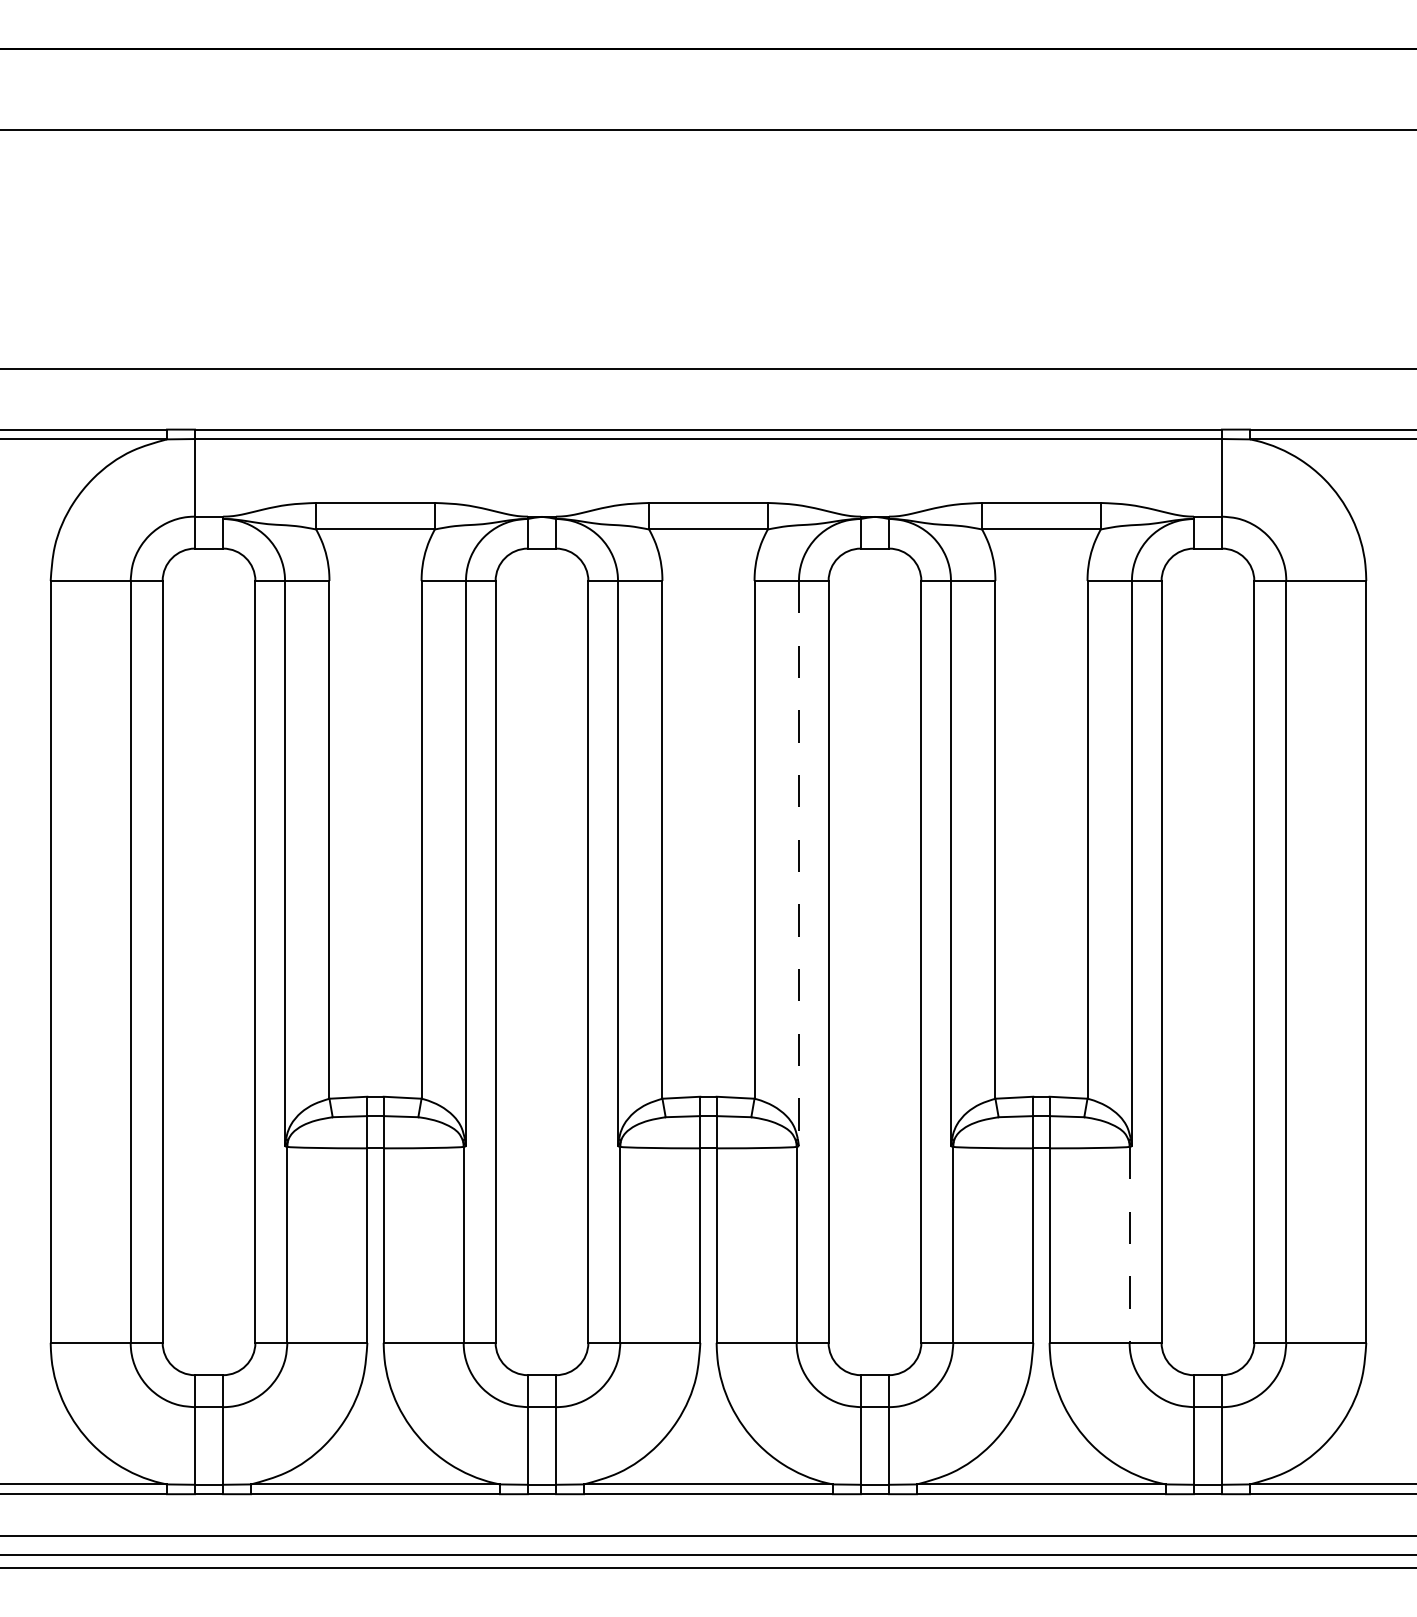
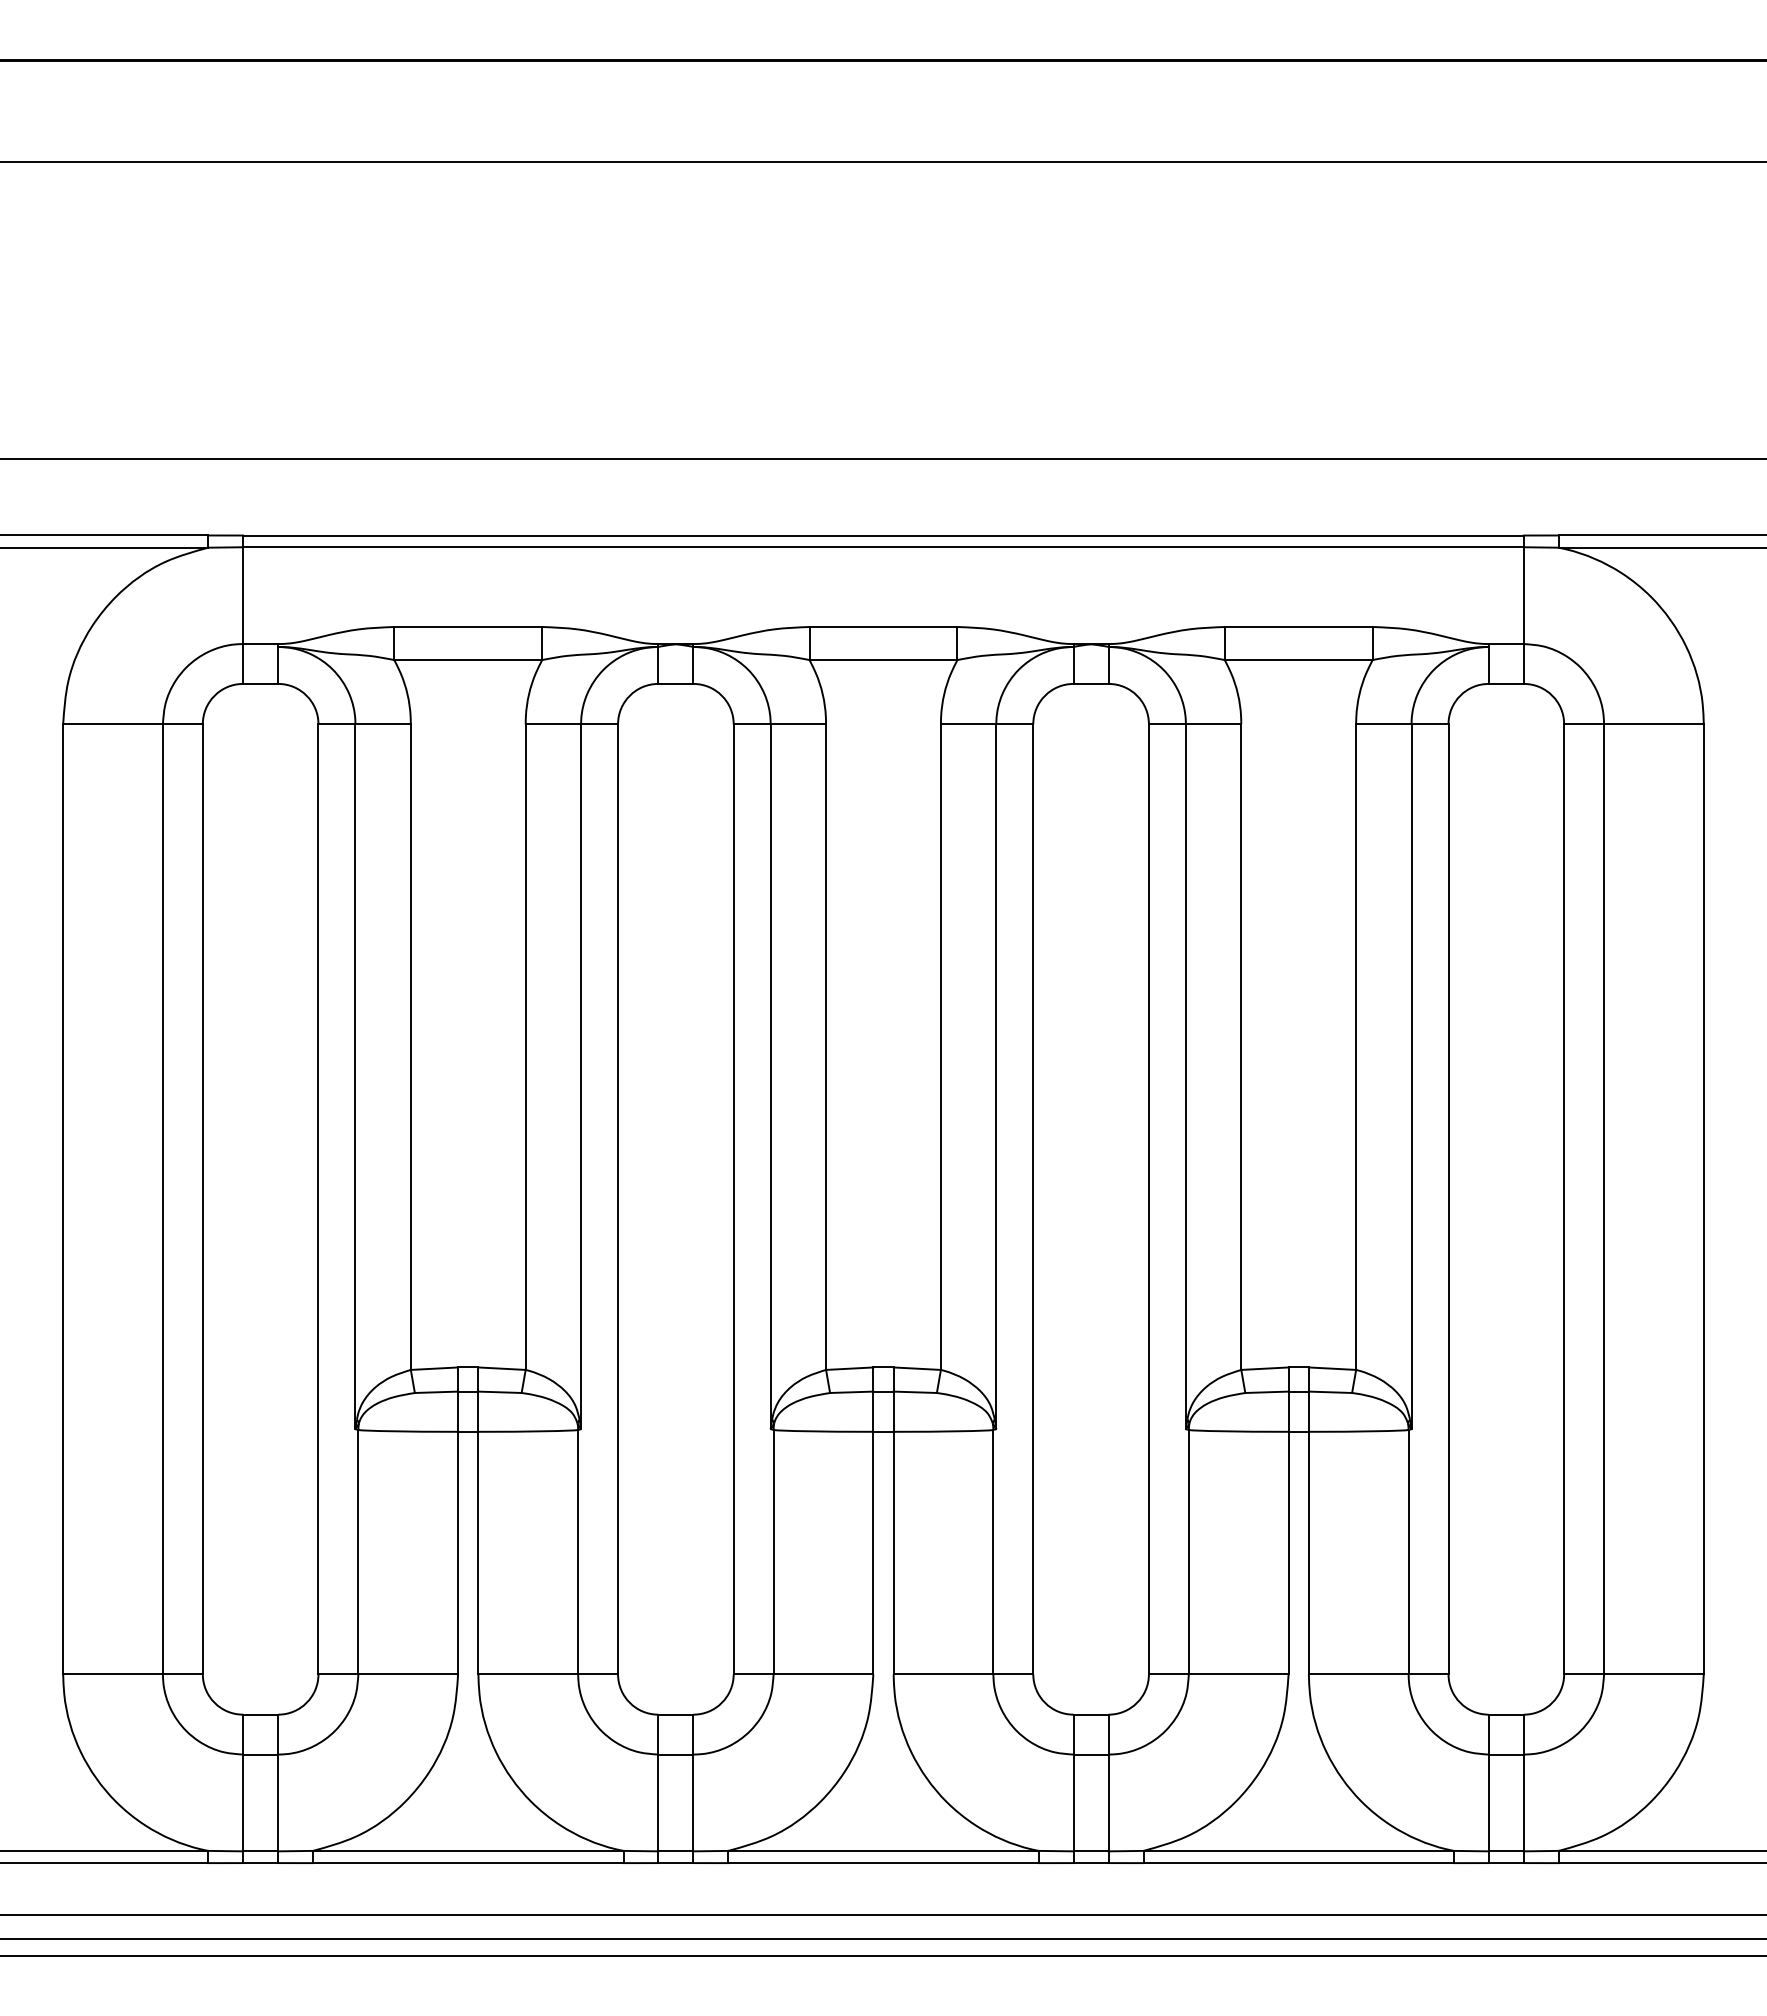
line: (799, 863) -> (996, 1076), dashed -> solid
line: (1129, 1245) -> (1408, 1552), dashed -> solid

